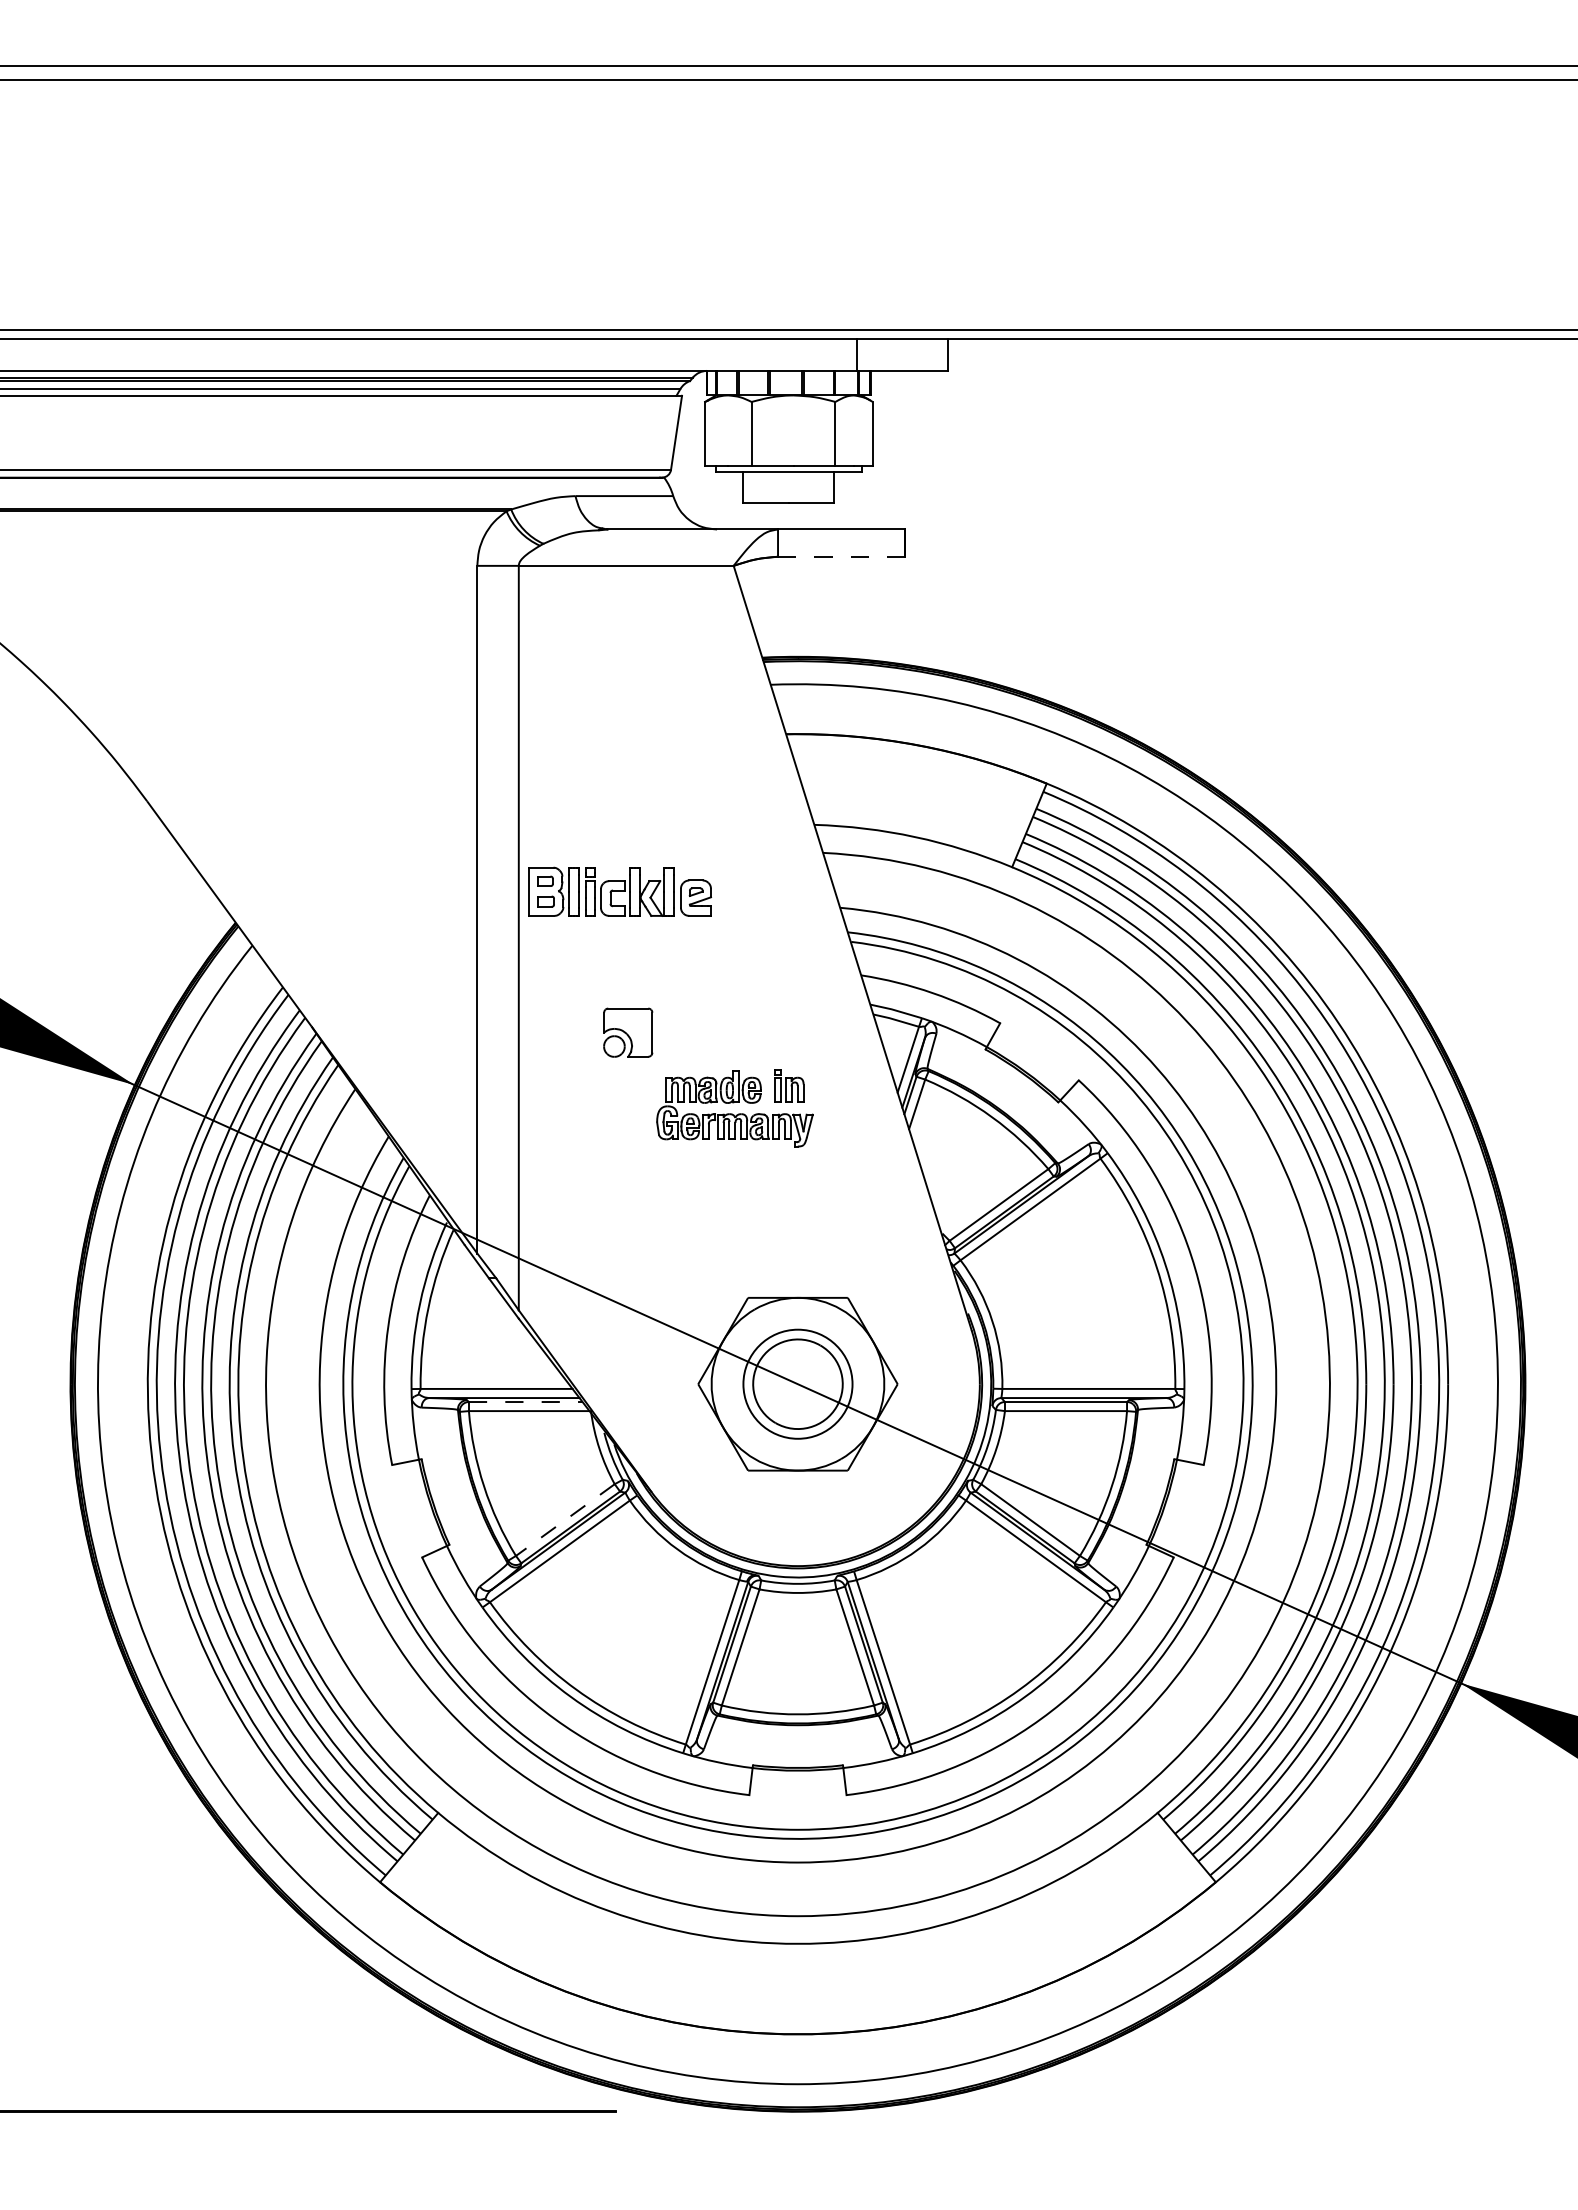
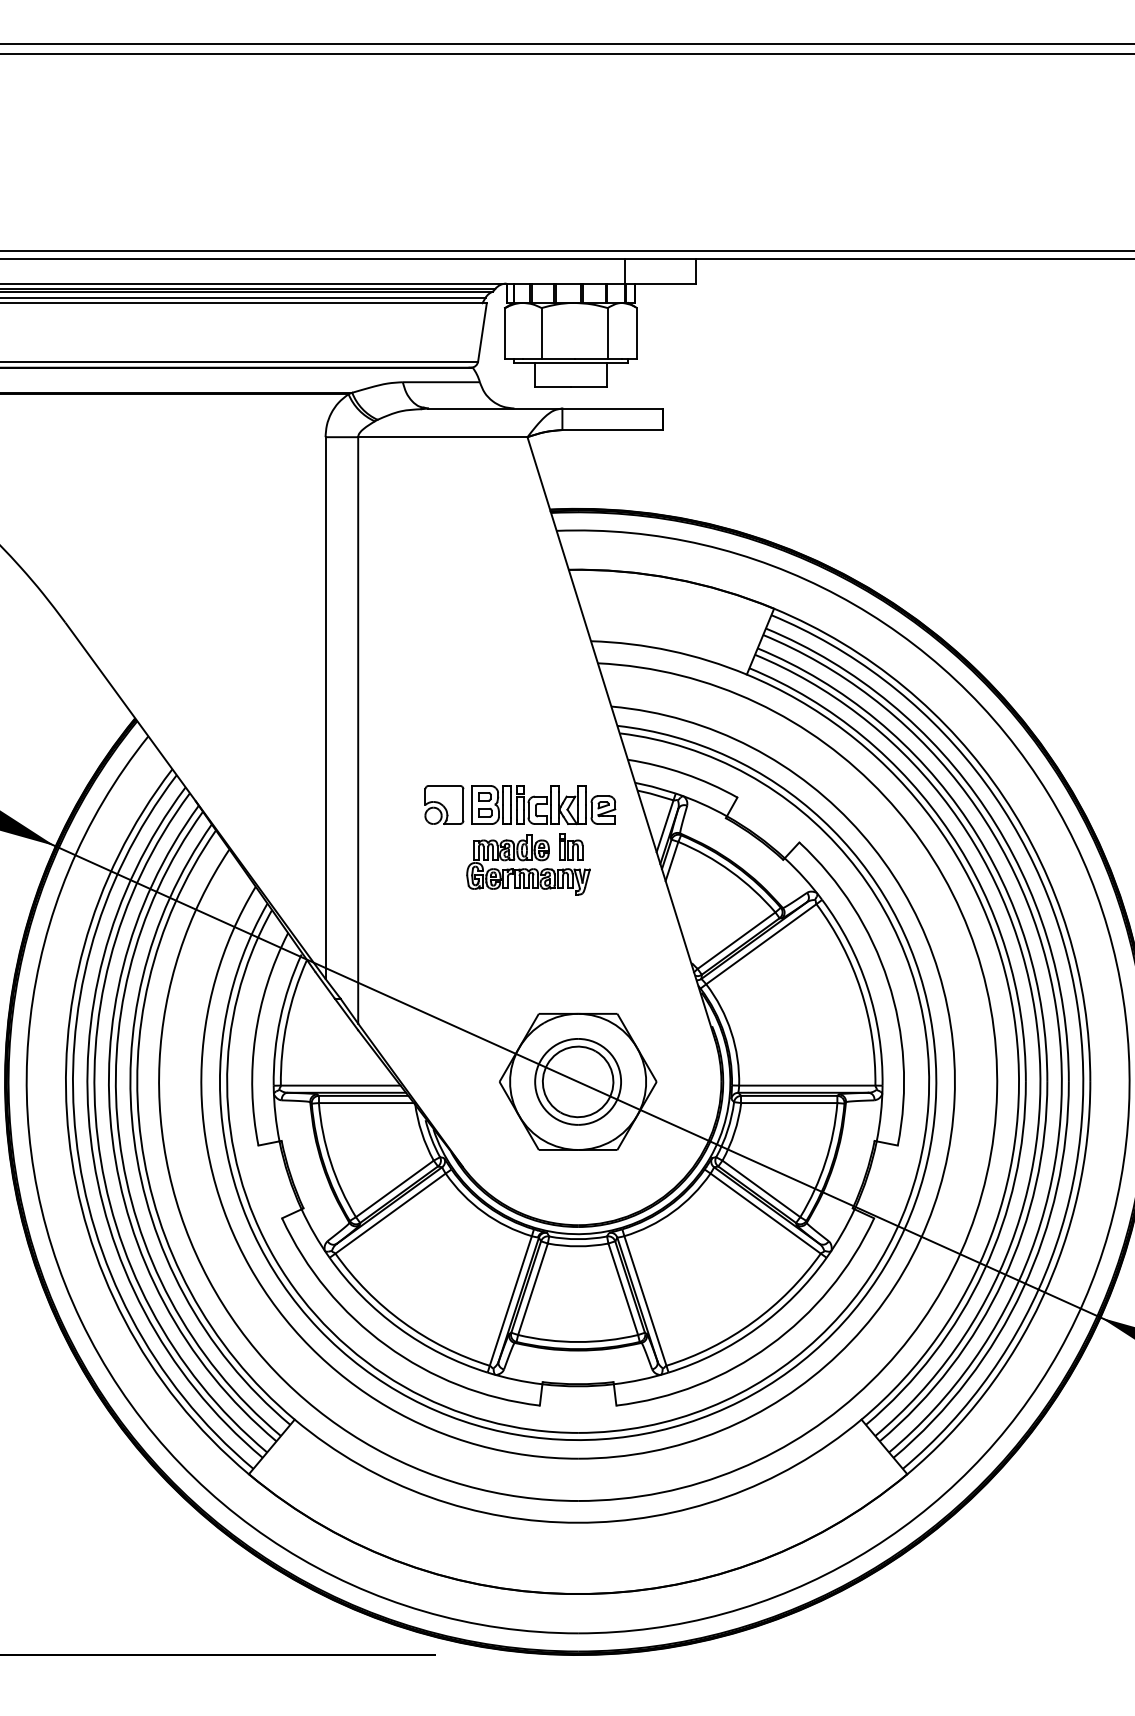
line: (841, 556) -> (612, 429), dashed -> solid
part: (619, 891) -> (543, 804), moved
line: (525, 1402) -> (363, 1096), dashed -> solid
line: (564, 1520) -> (394, 1189), dashed -> solid

